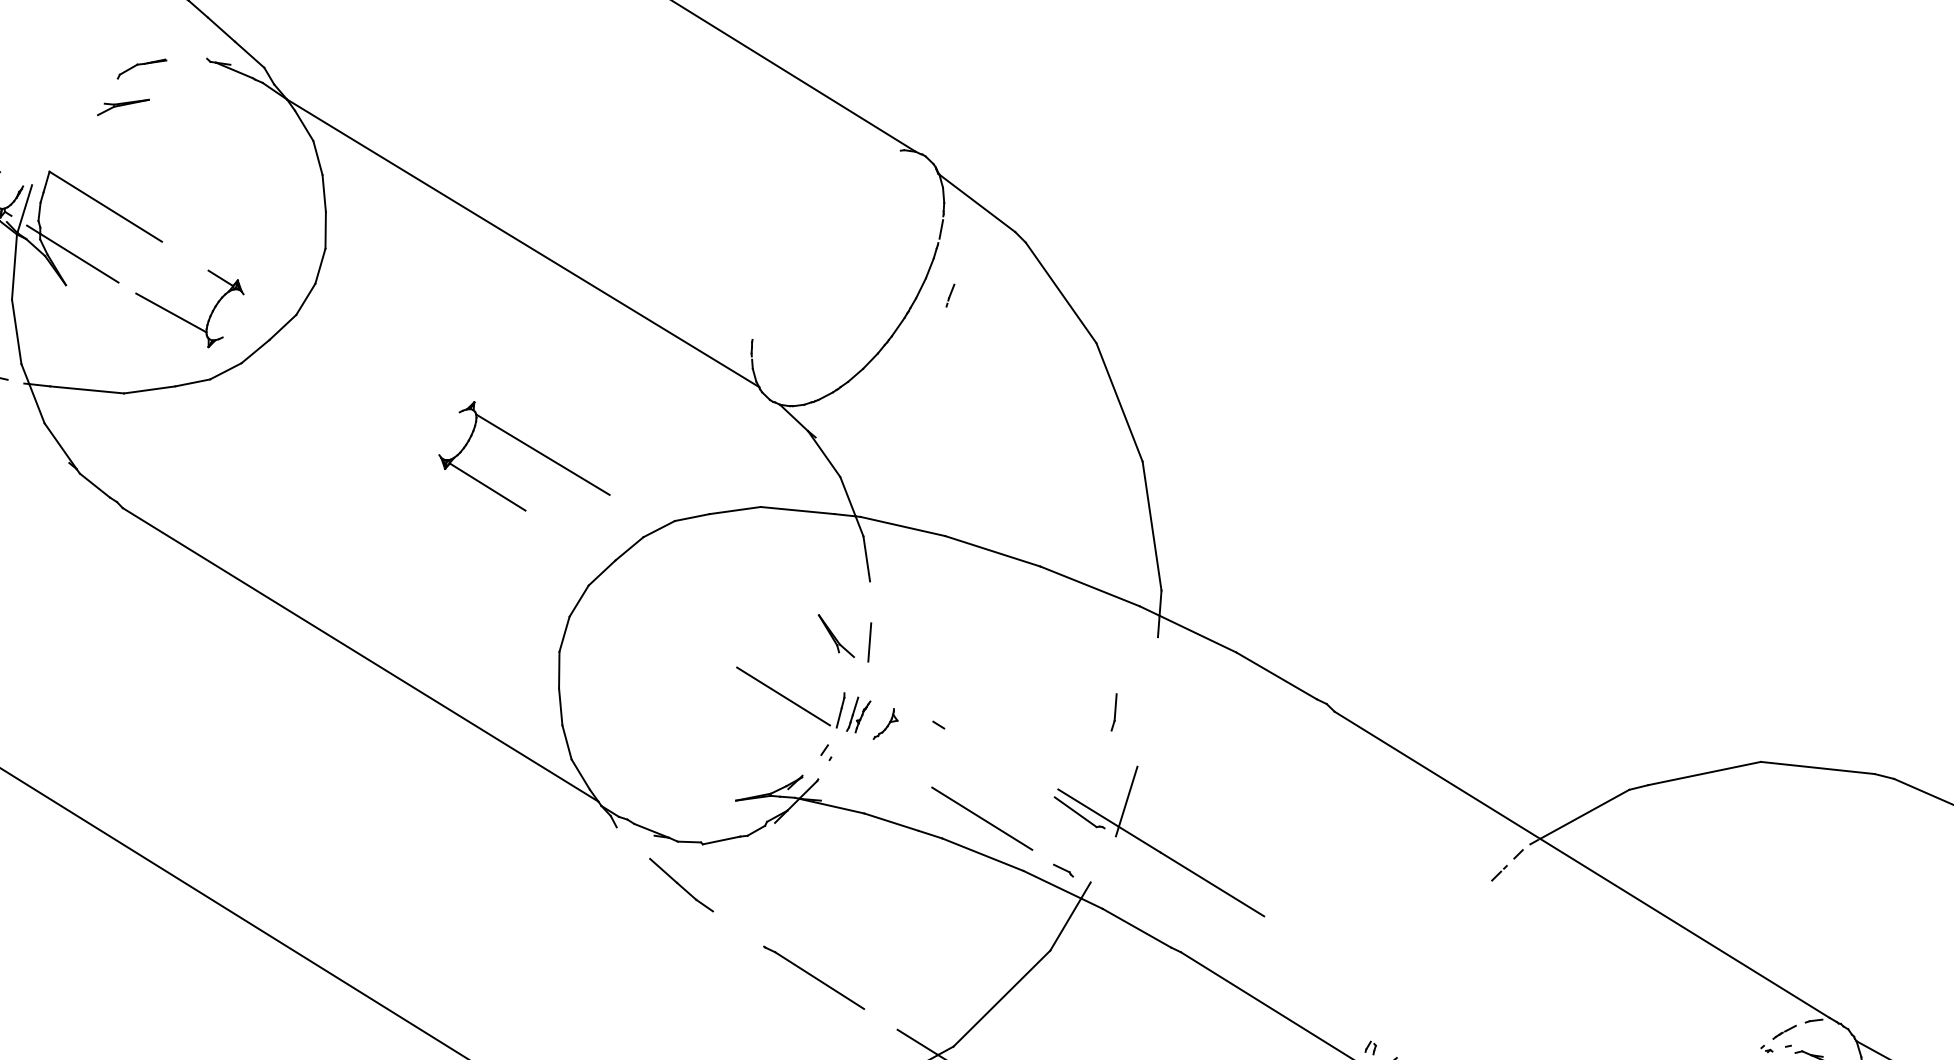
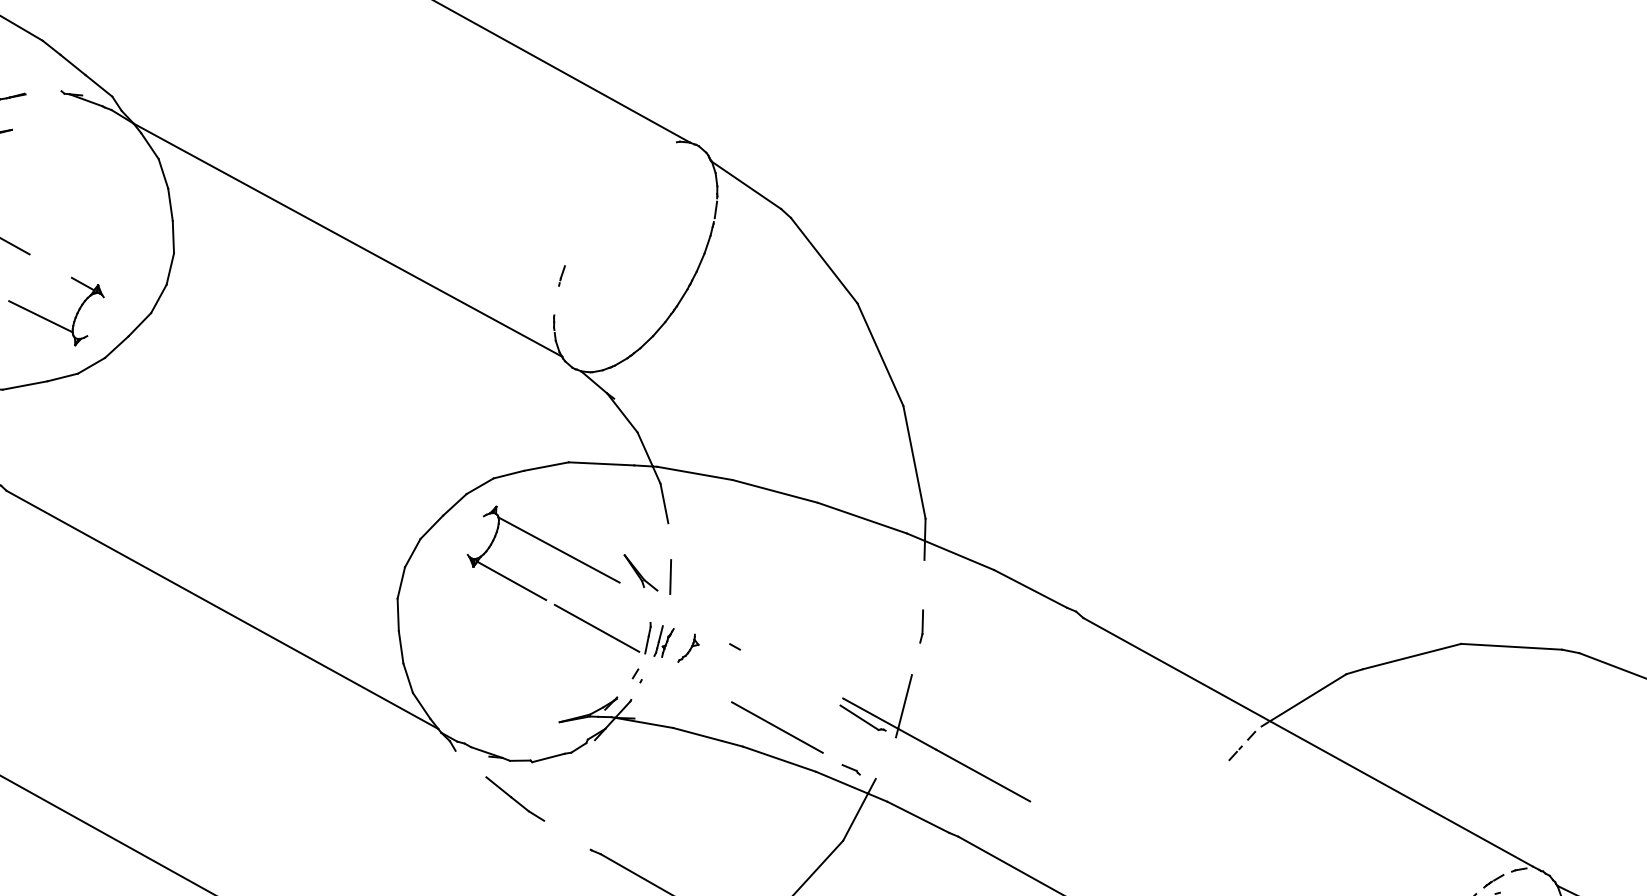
line: (950, 295) -> (562, 275), moved
part: (528, 447) -> (546, 544), moved
part: (1113, 712) -> (921, 626), moved

